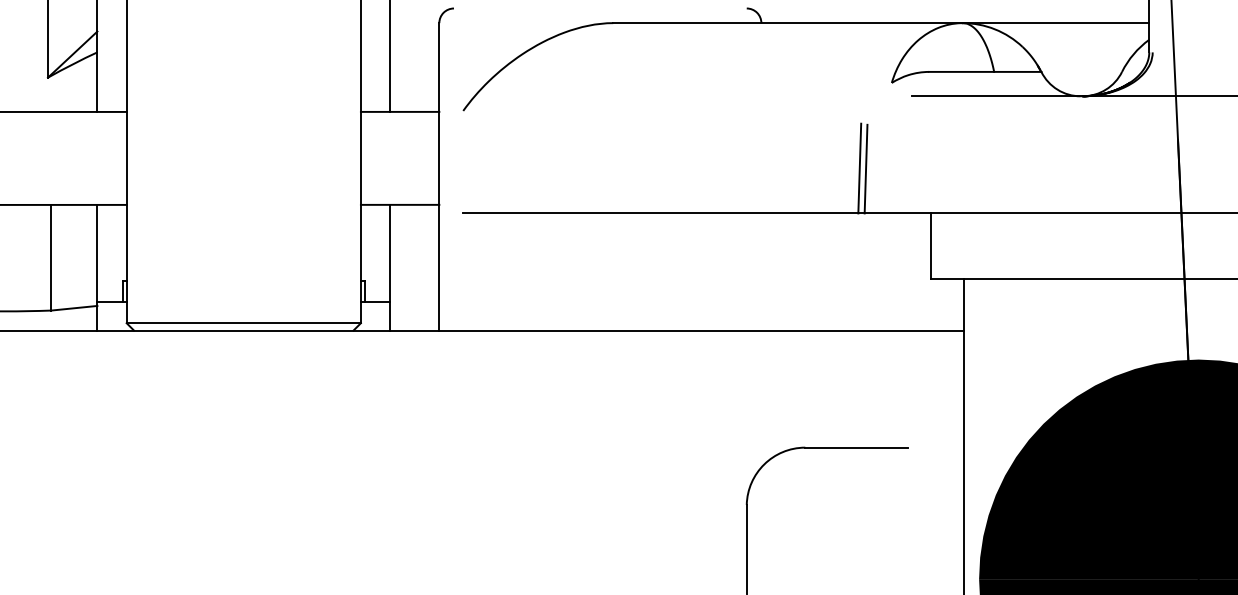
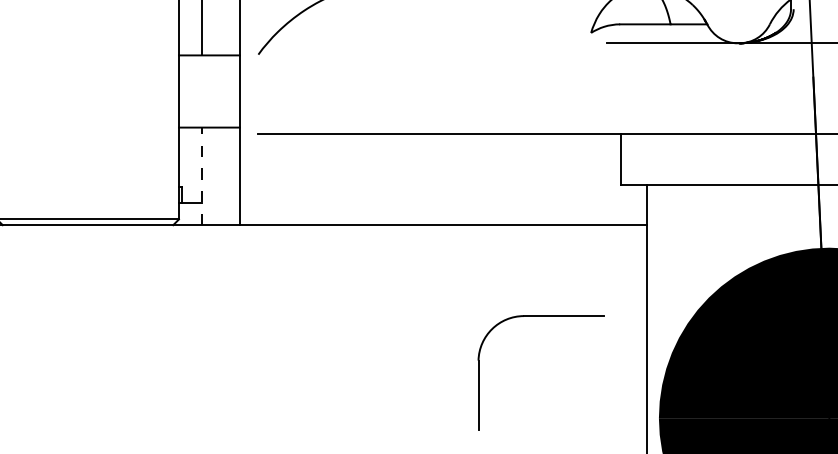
line: (859, 168) -> (566, 99), removed
line: (865, 168) -> (570, 99), removed
line: (390, 267) -> (201, 176), solid -> dashed

